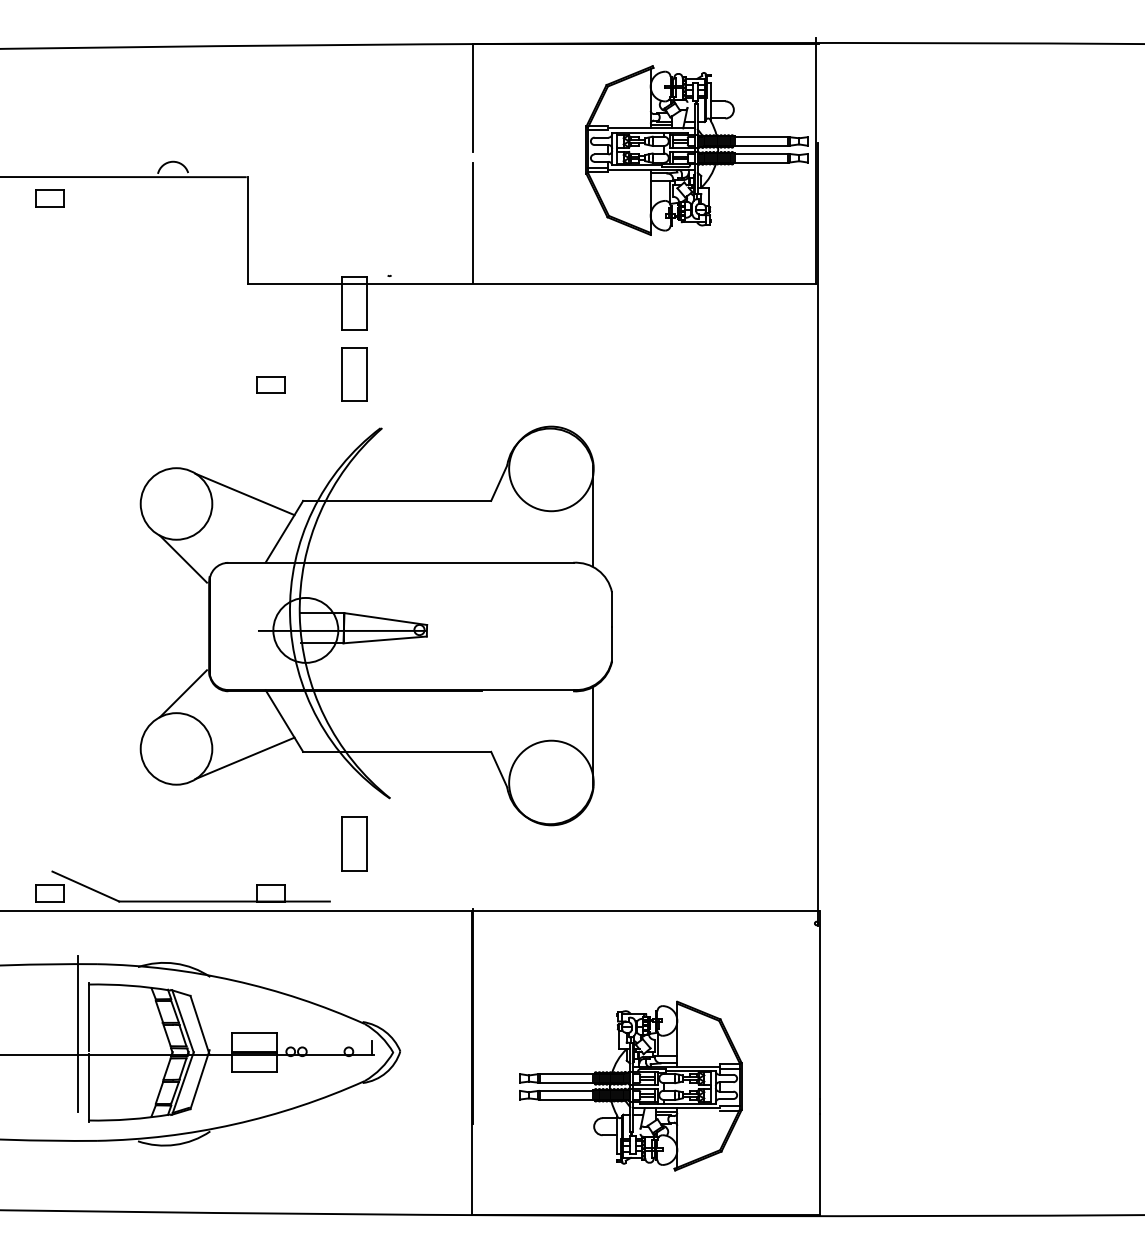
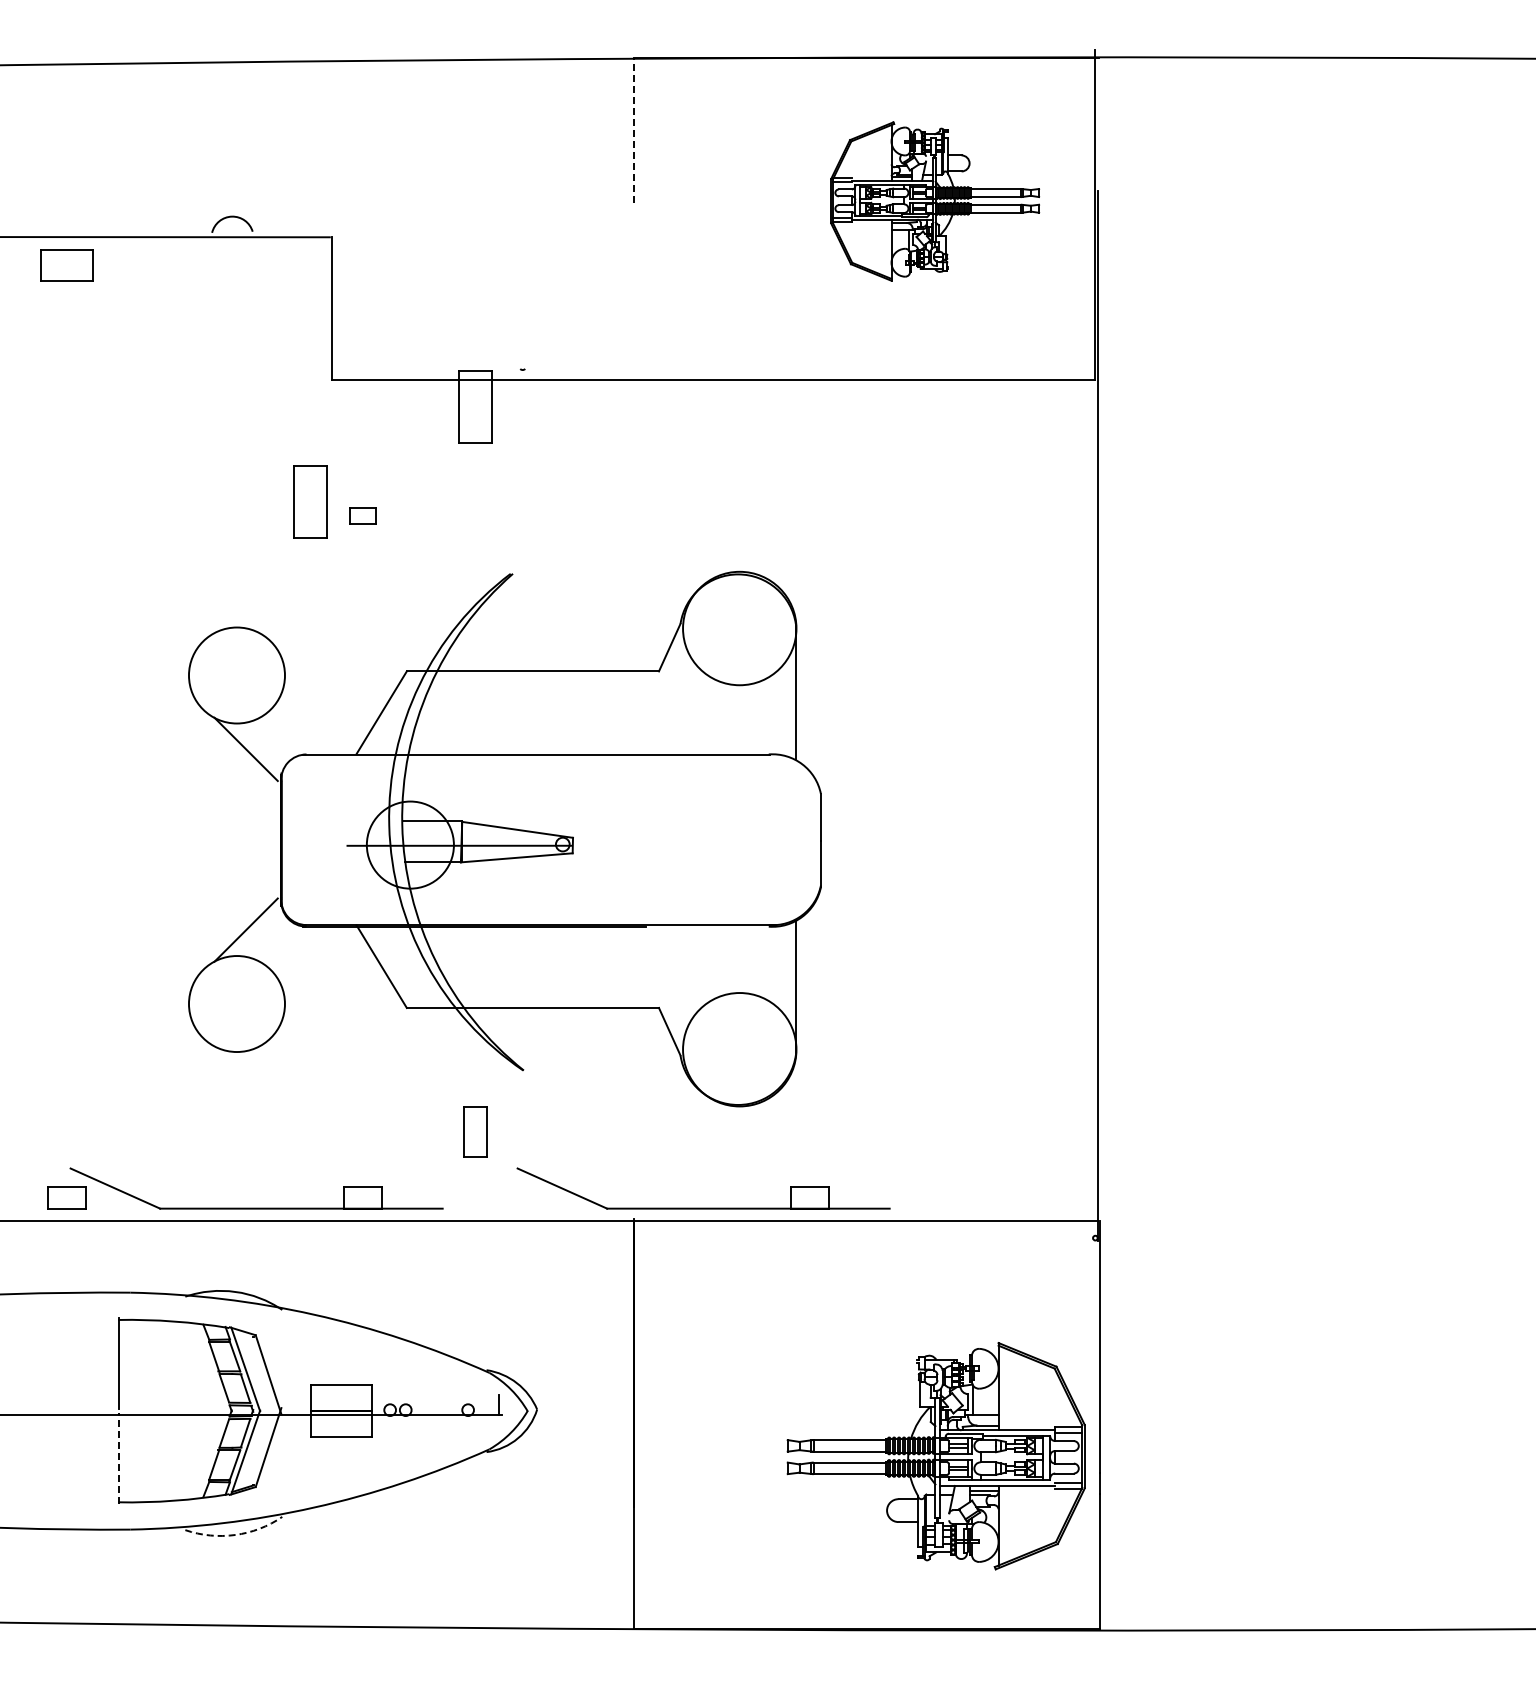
line: (472, 97) -> (634, 130), solid -> dashed
part: (696, 150) -> (934, 201), size x0.7
part: (49, 198) -> (66, 265), size x1.4
line: (472, 222) -> (634, 298), removed
part: (354, 374) -> (310, 501), moved
part: (270, 384) -> (362, 515), size x0.7
line: (244, 494) -> (328, 662), removed
line: (244, 758) -> (328, 1016), removed
part: (354, 843) -> (475, 1131), size x0.7
part: (524, 900) -> (703, 1207), added
line: (77, 1034) -> (104, 1386), removed
part: (630, 1086) -> (935, 1456), moved
line: (88, 1087) -> (119, 1458), solid -> dashed
arc: (175, 1144) -> (235, 1534), solid -> dashed

